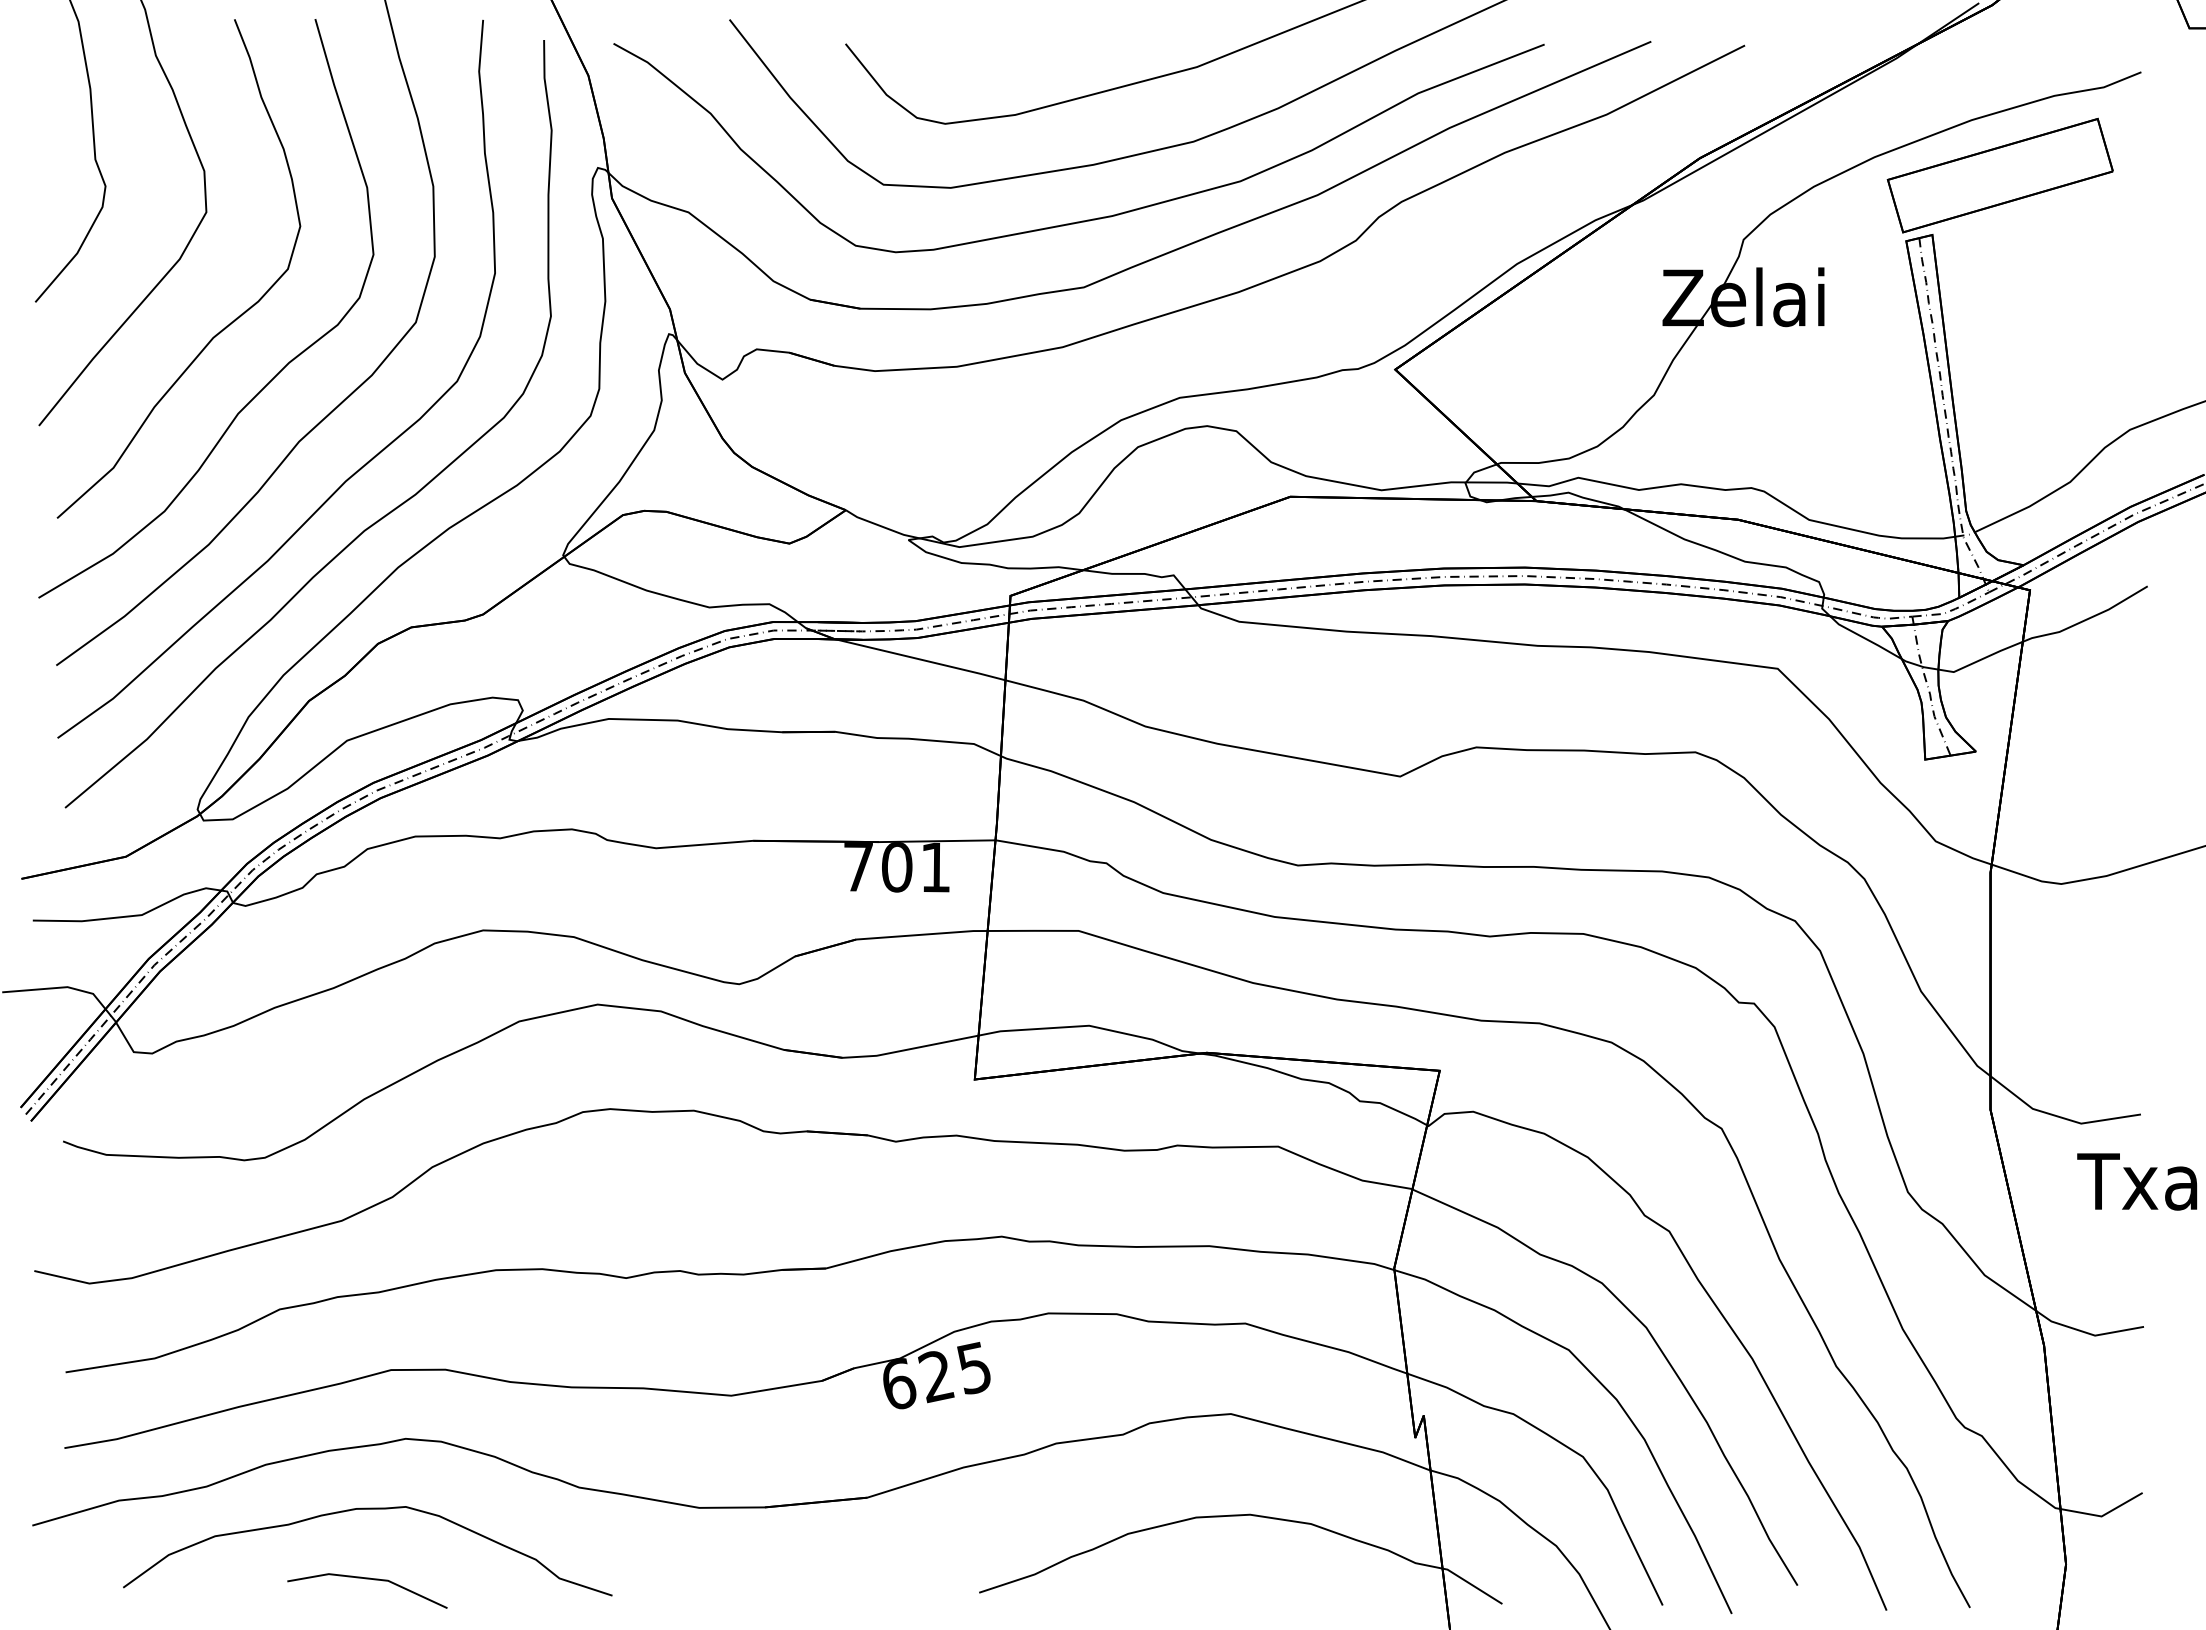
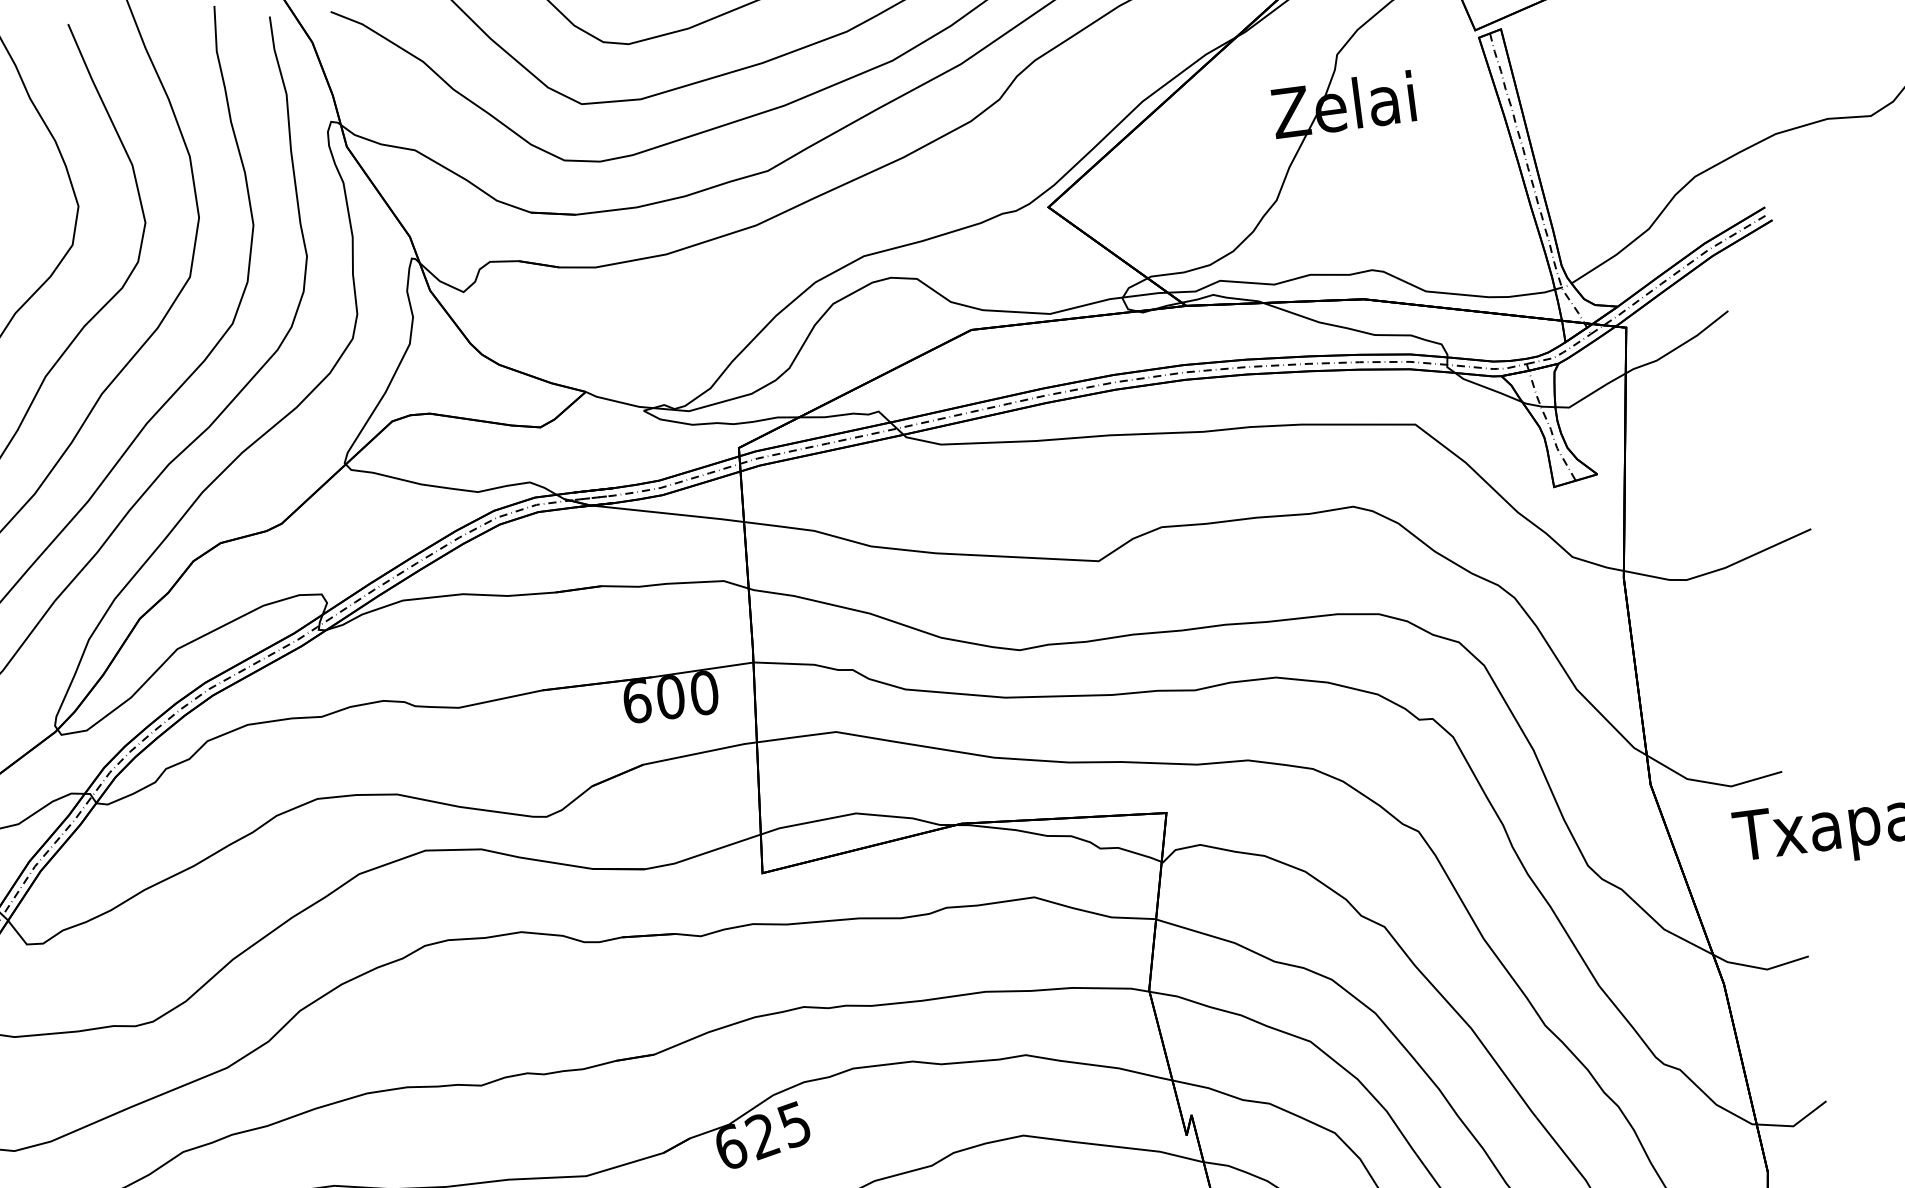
text: (897, 867) -> (671, 697), 701 -> 600

